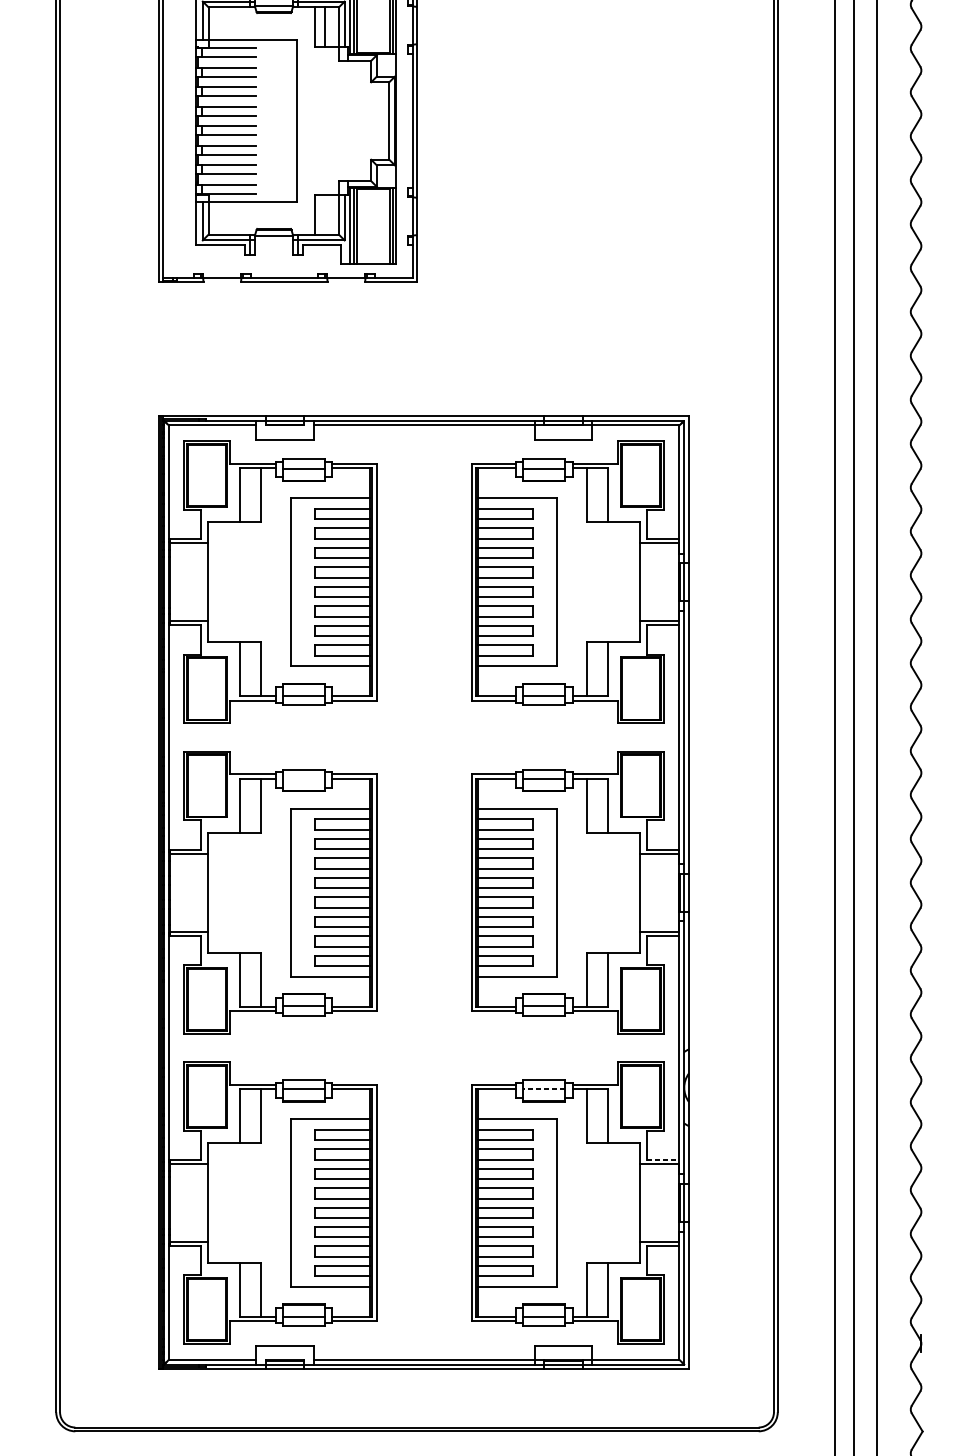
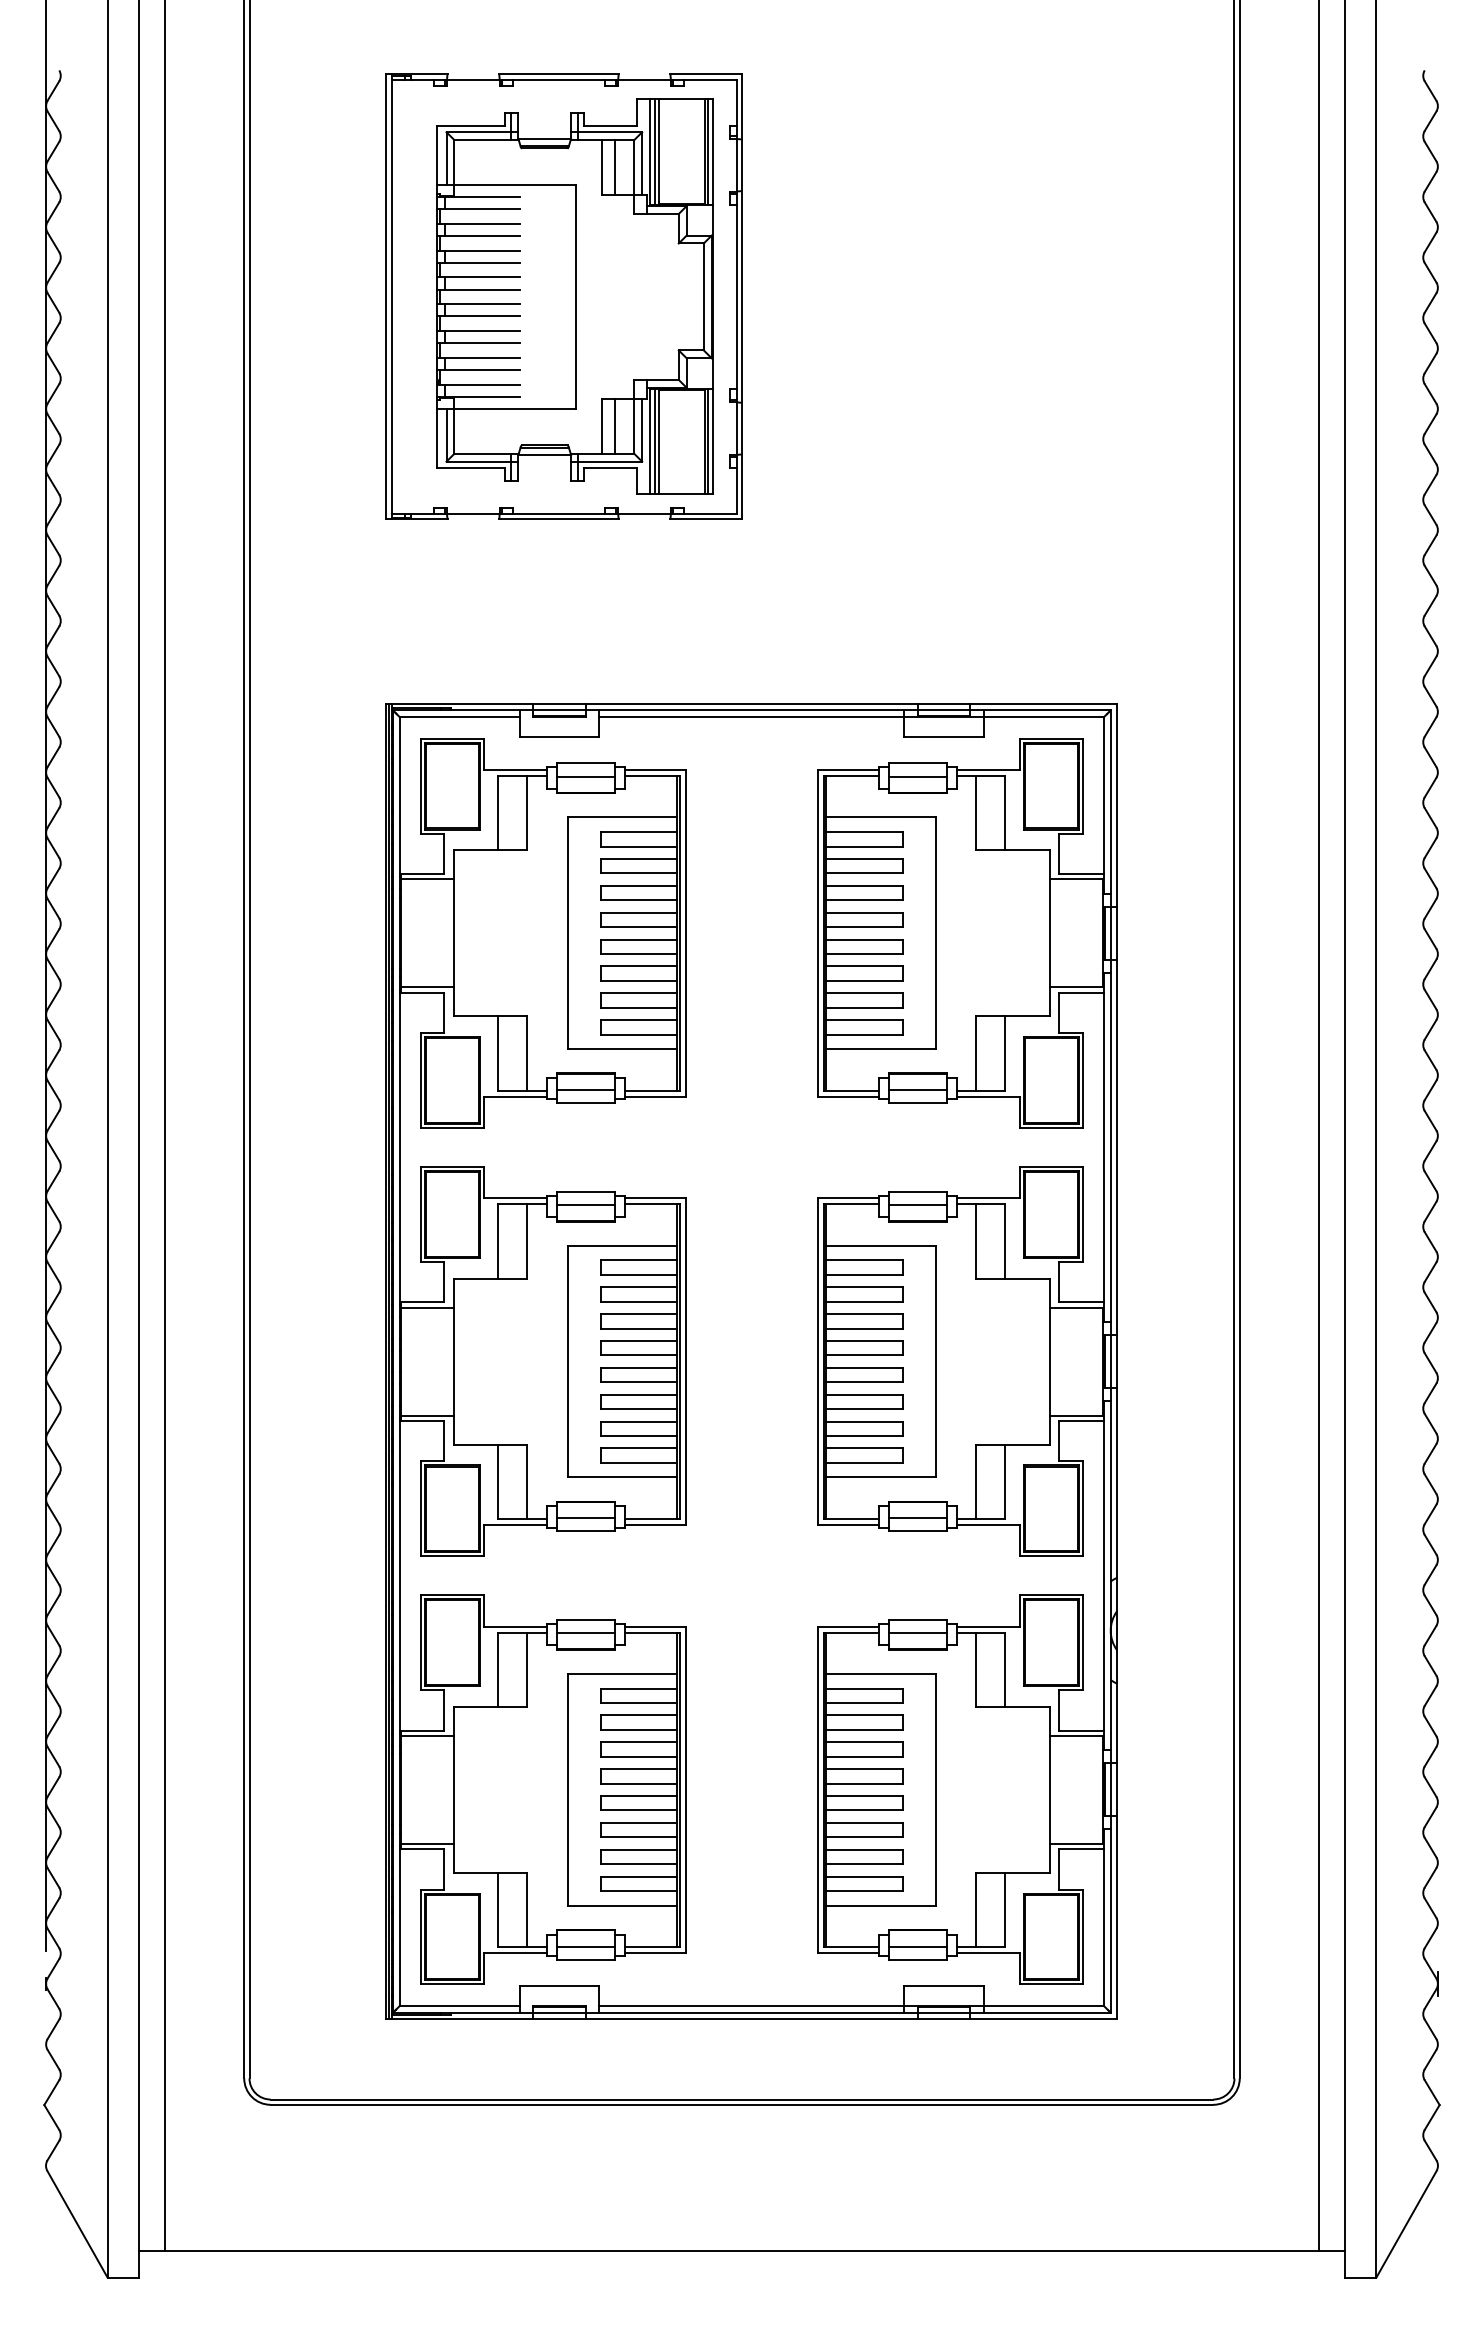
line: (324, 214) -> (614, 426), added
line: (304, 778) -> (586, 1204), added
line: (544, 1089) -> (917, 1633), dashed -> solid
line: (663, 1160) -> (1082, 1730), dashed -> solid

